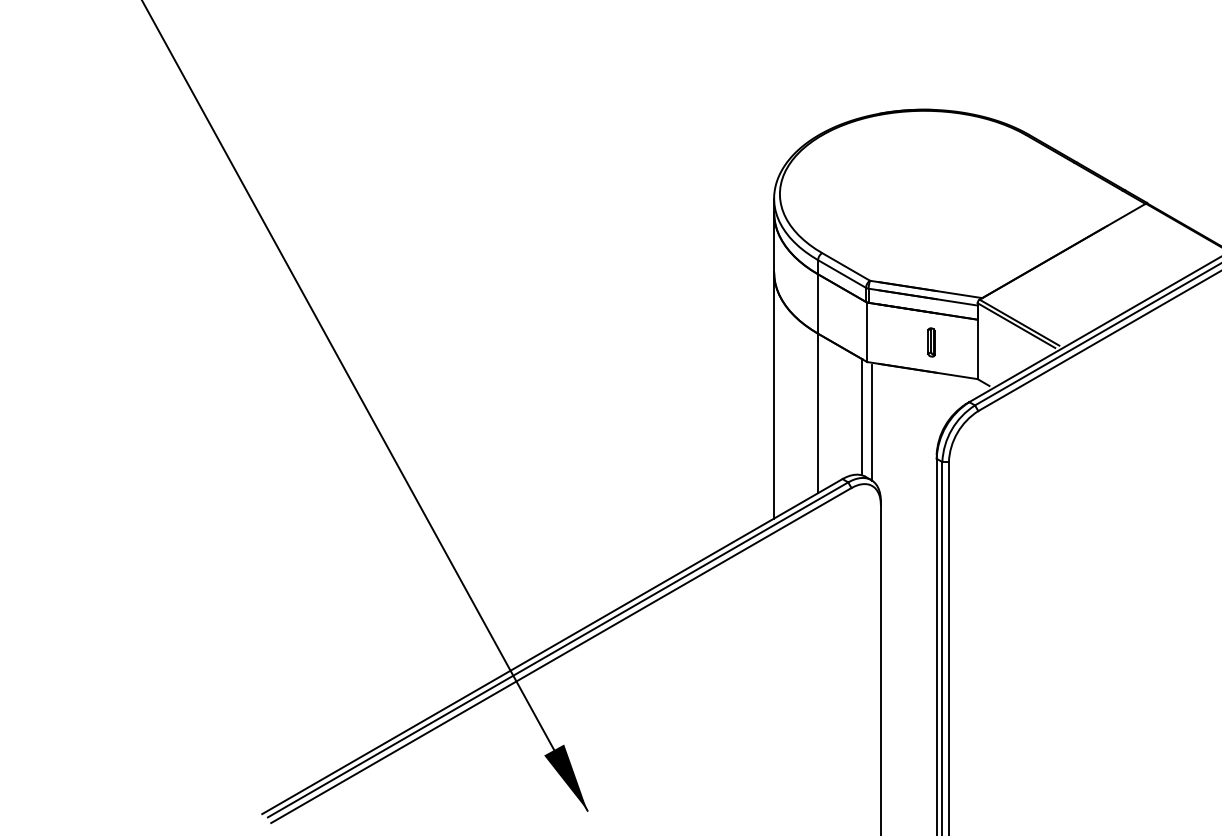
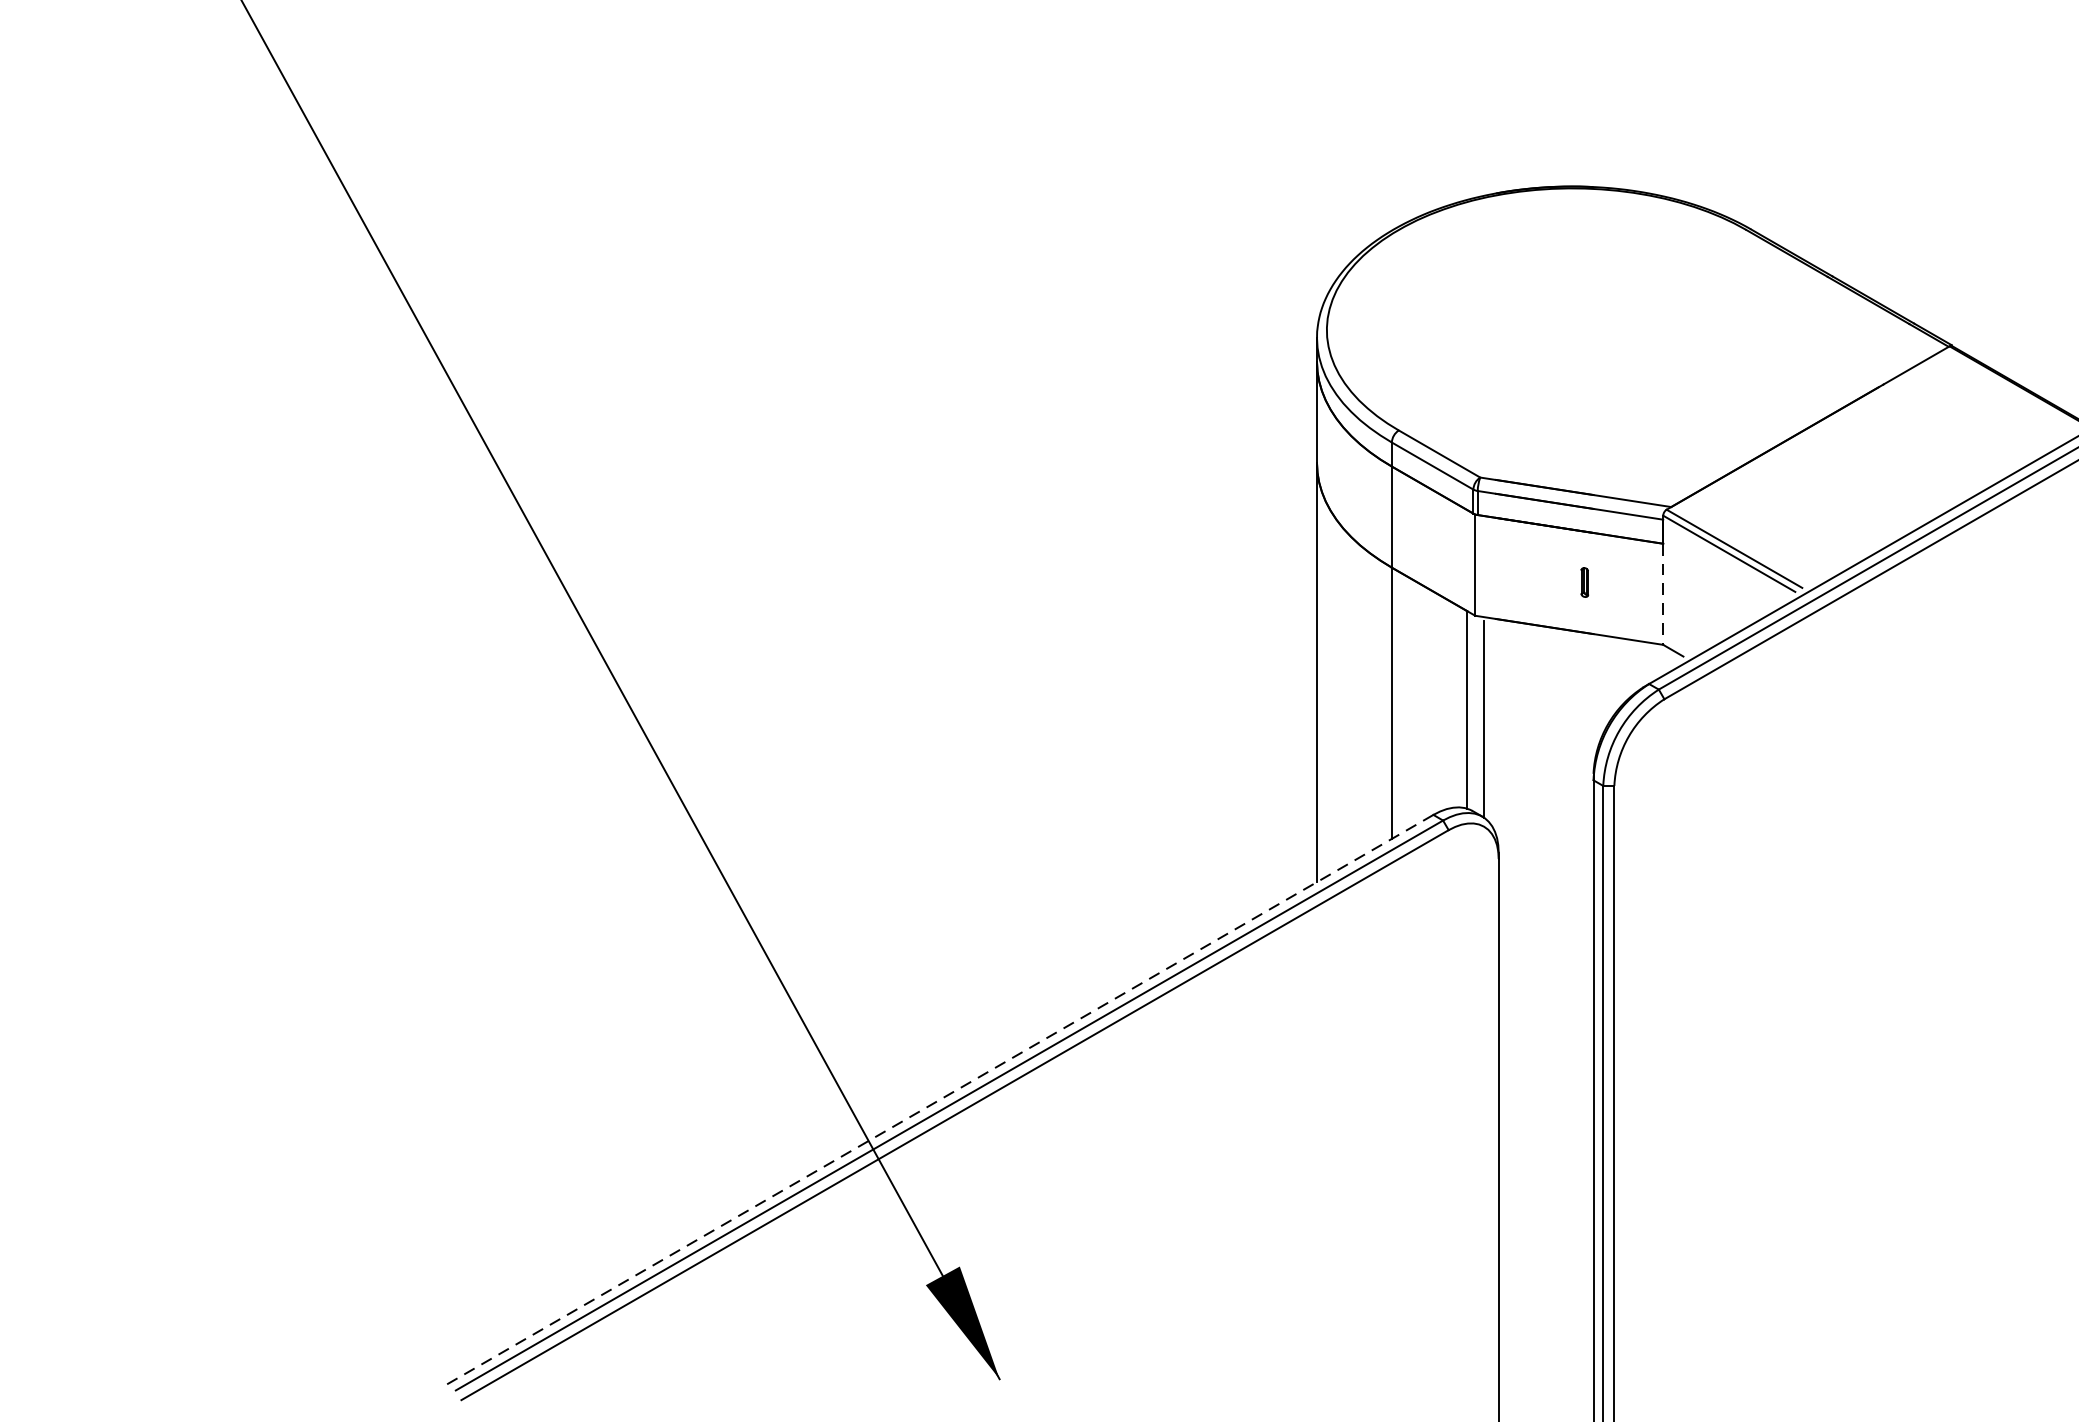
part: (931, 342) -> (1584, 582), size x0.6
line: (977, 349) -> (1663, 594), solid -> dashed
line: (551, 646) -> (938, 1099), solid -> dashed

